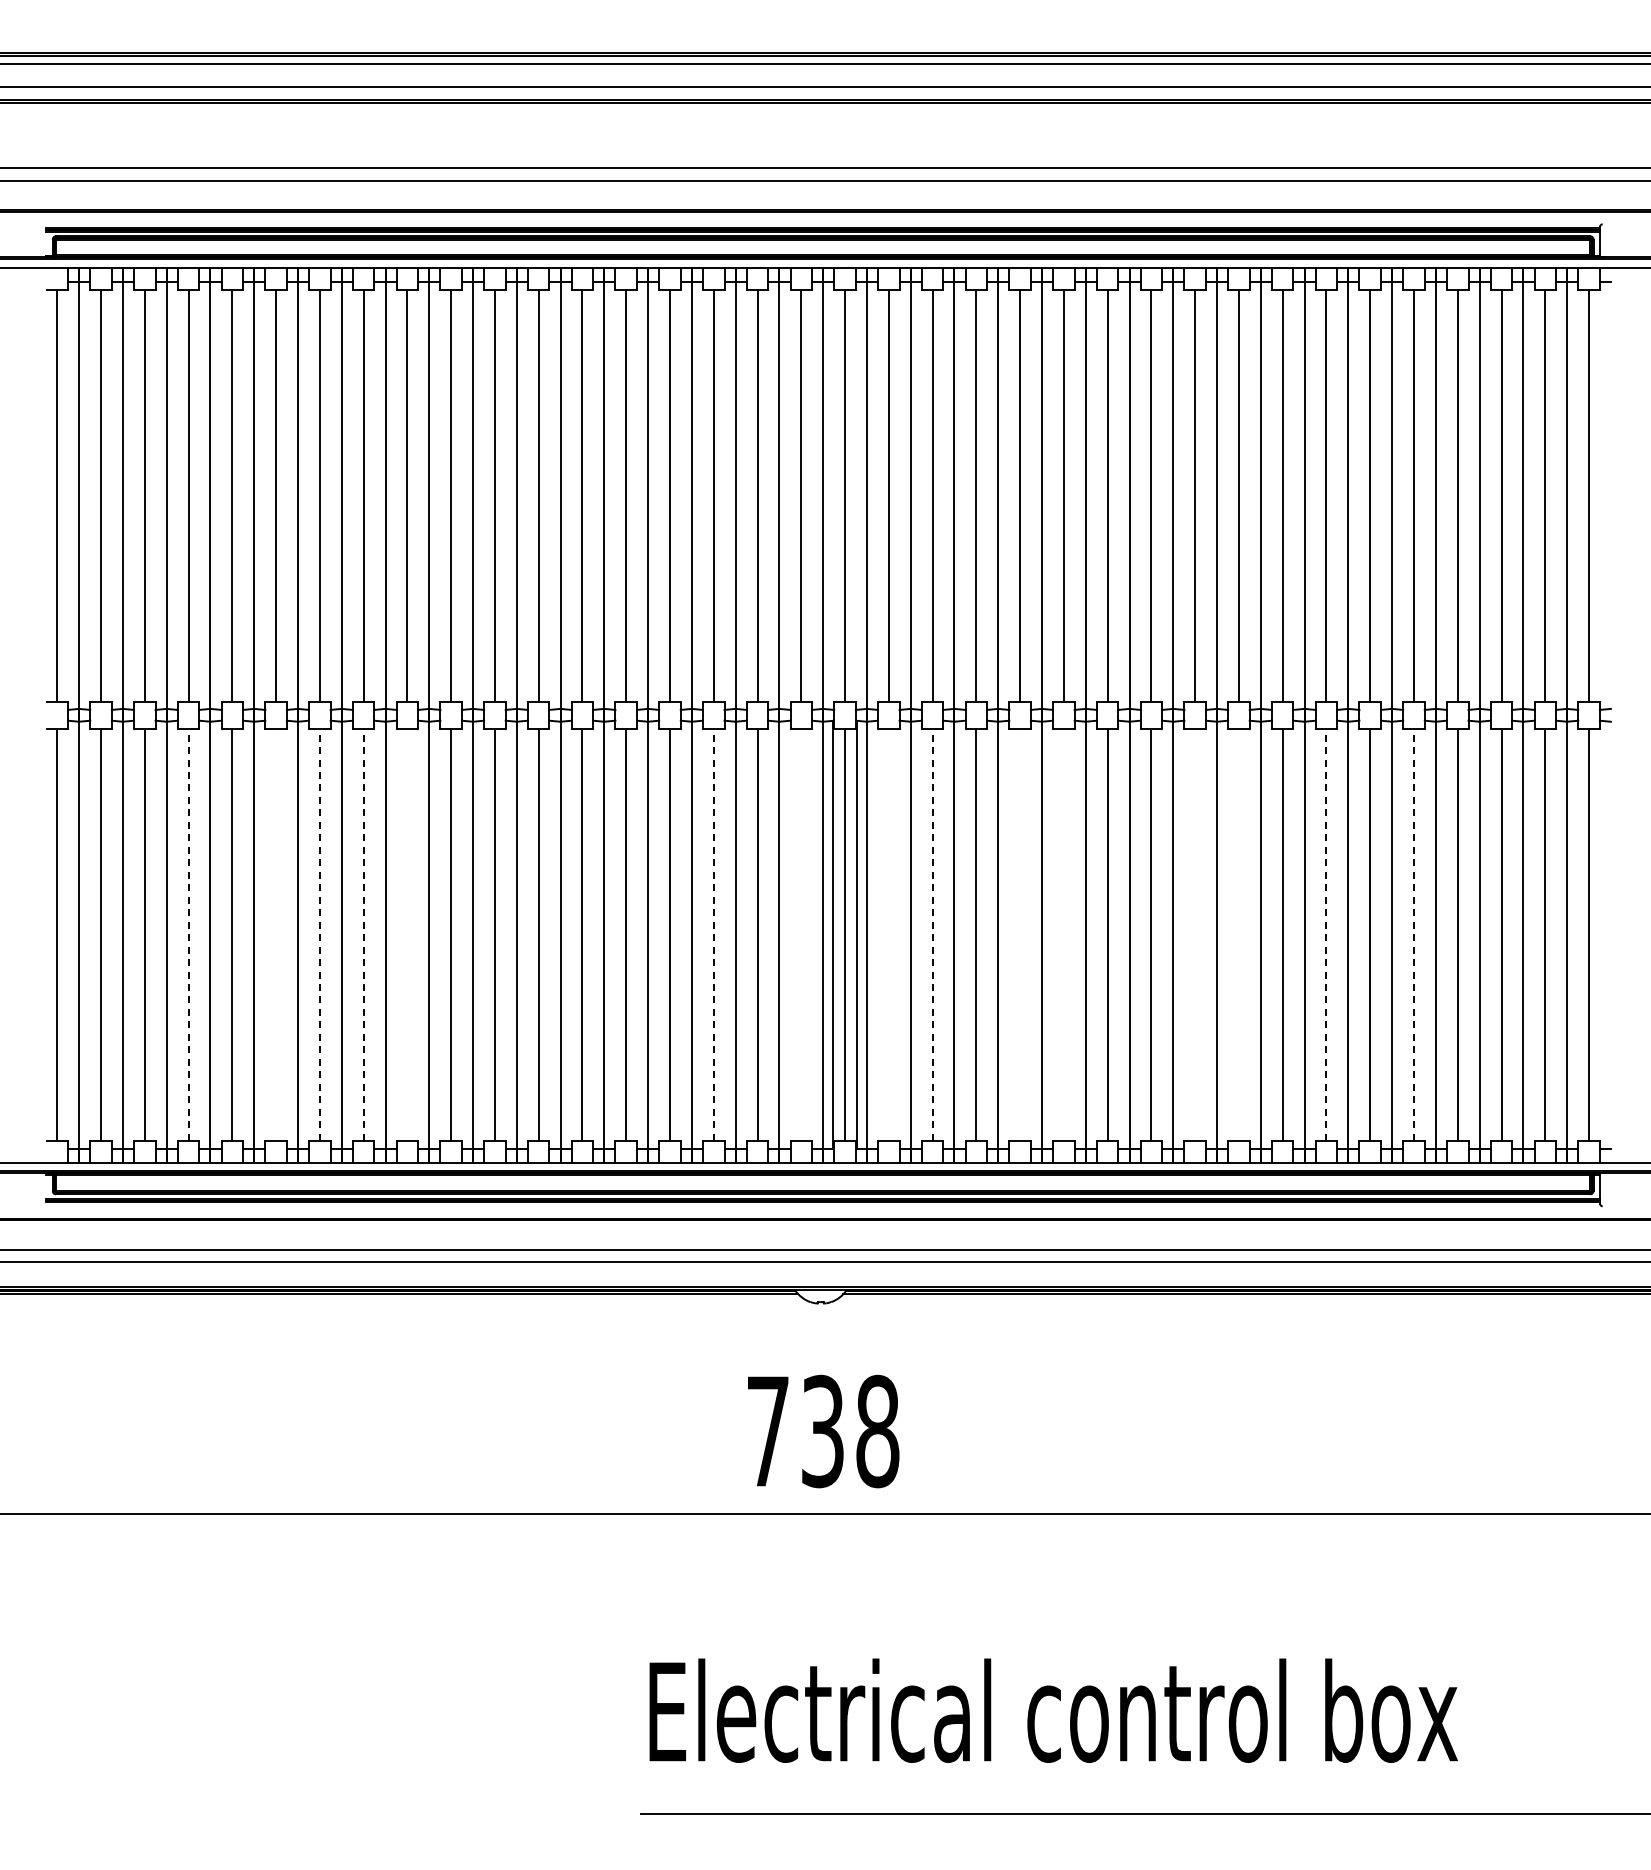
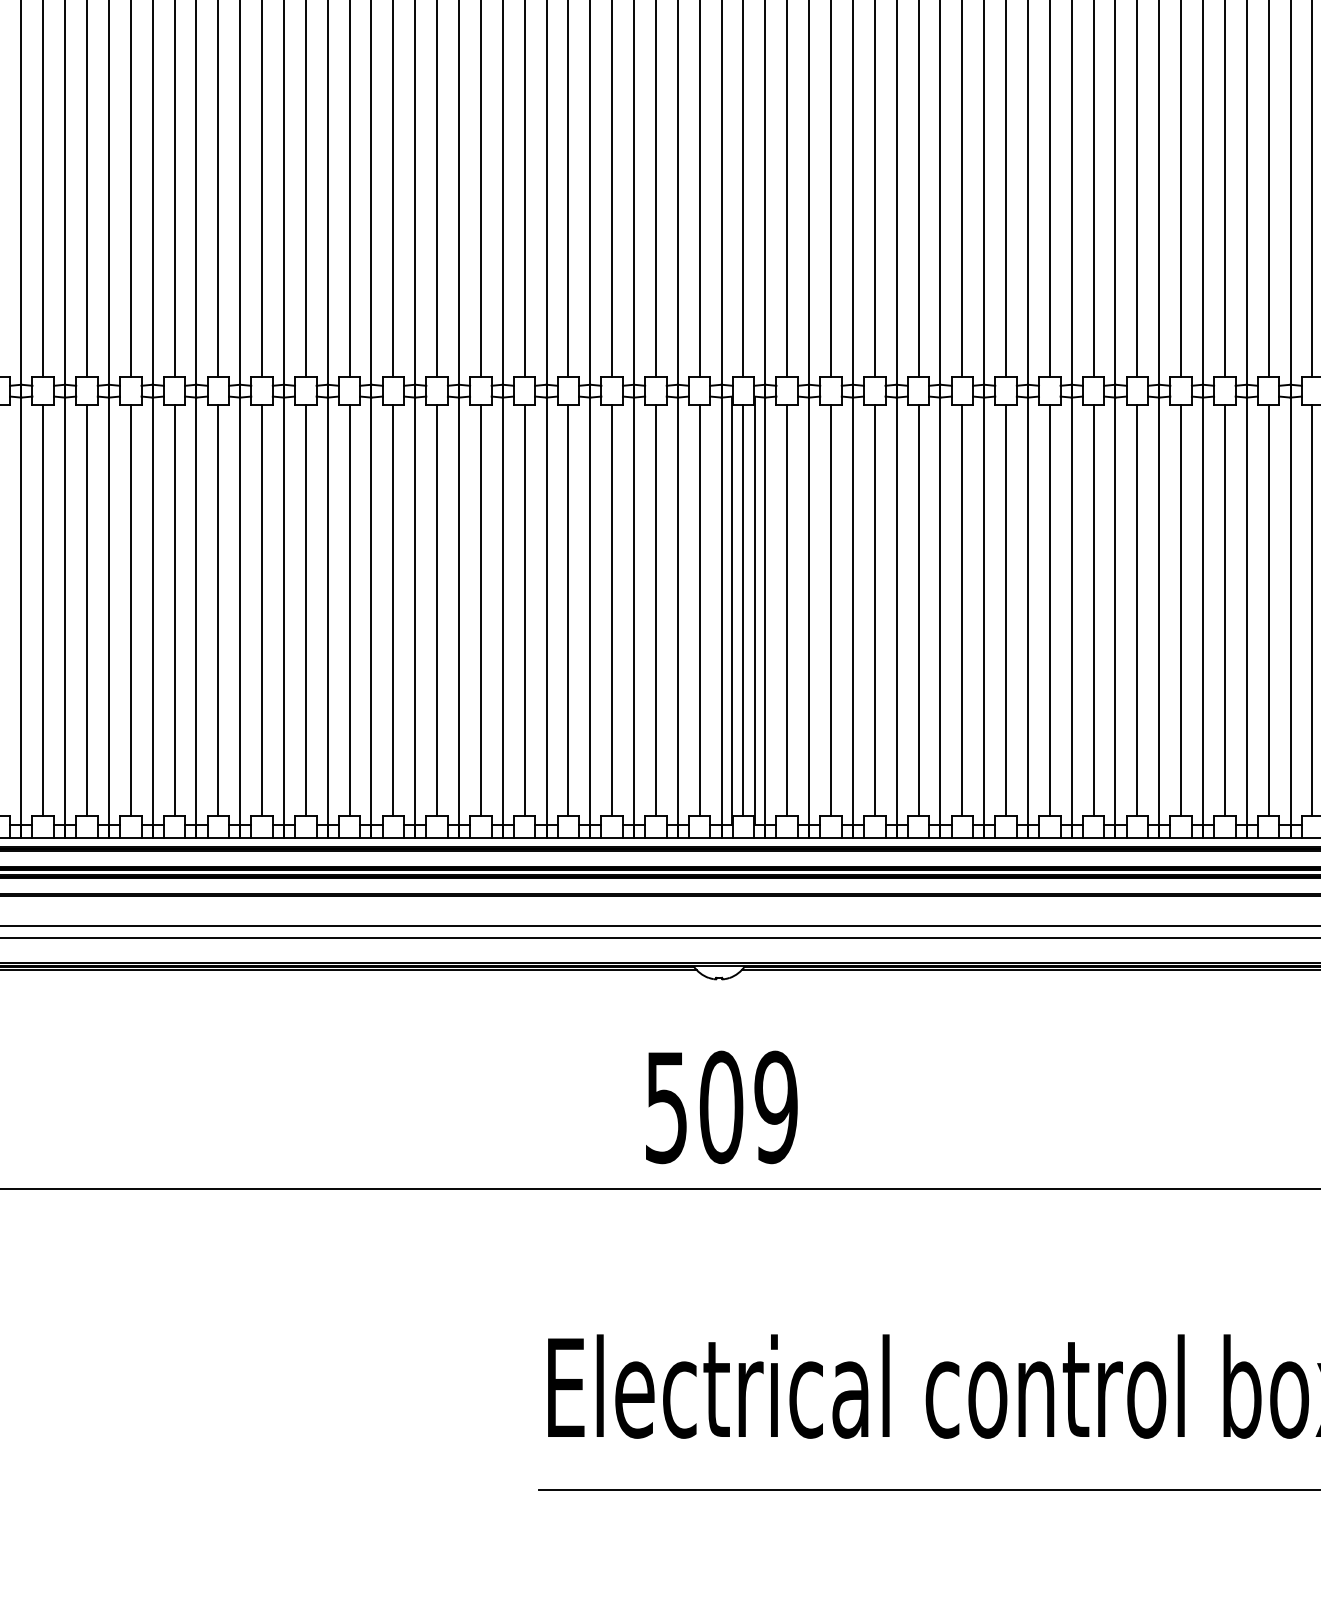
line: (188, 934) -> (86, 610), dashed -> solid
line: (276, 934) -> (174, 610), added
line: (319, 934) -> (217, 610), dashed -> solid
line: (363, 934) -> (261, 610), dashed -> solid
line: (407, 934) -> (305, 610), added
line: (713, 934) -> (611, 610), dashed -> solid
line: (801, 934) -> (699, 610), added
line: (888, 934) -> (786, 610), added
line: (932, 934) -> (830, 610), dashed -> solid
line: (1020, 934) -> (918, 610), added
line: (1063, 934) -> (961, 610), added
line: (1195, 934) -> (1093, 610), added
line: (1238, 934) -> (1136, 610), added
line: (1326, 934) -> (1224, 610), dashed -> solid
line: (1413, 934) -> (1311, 610), dashed -> solid
text: (823, 1431) -> (721, 1107), 738 -> 509

